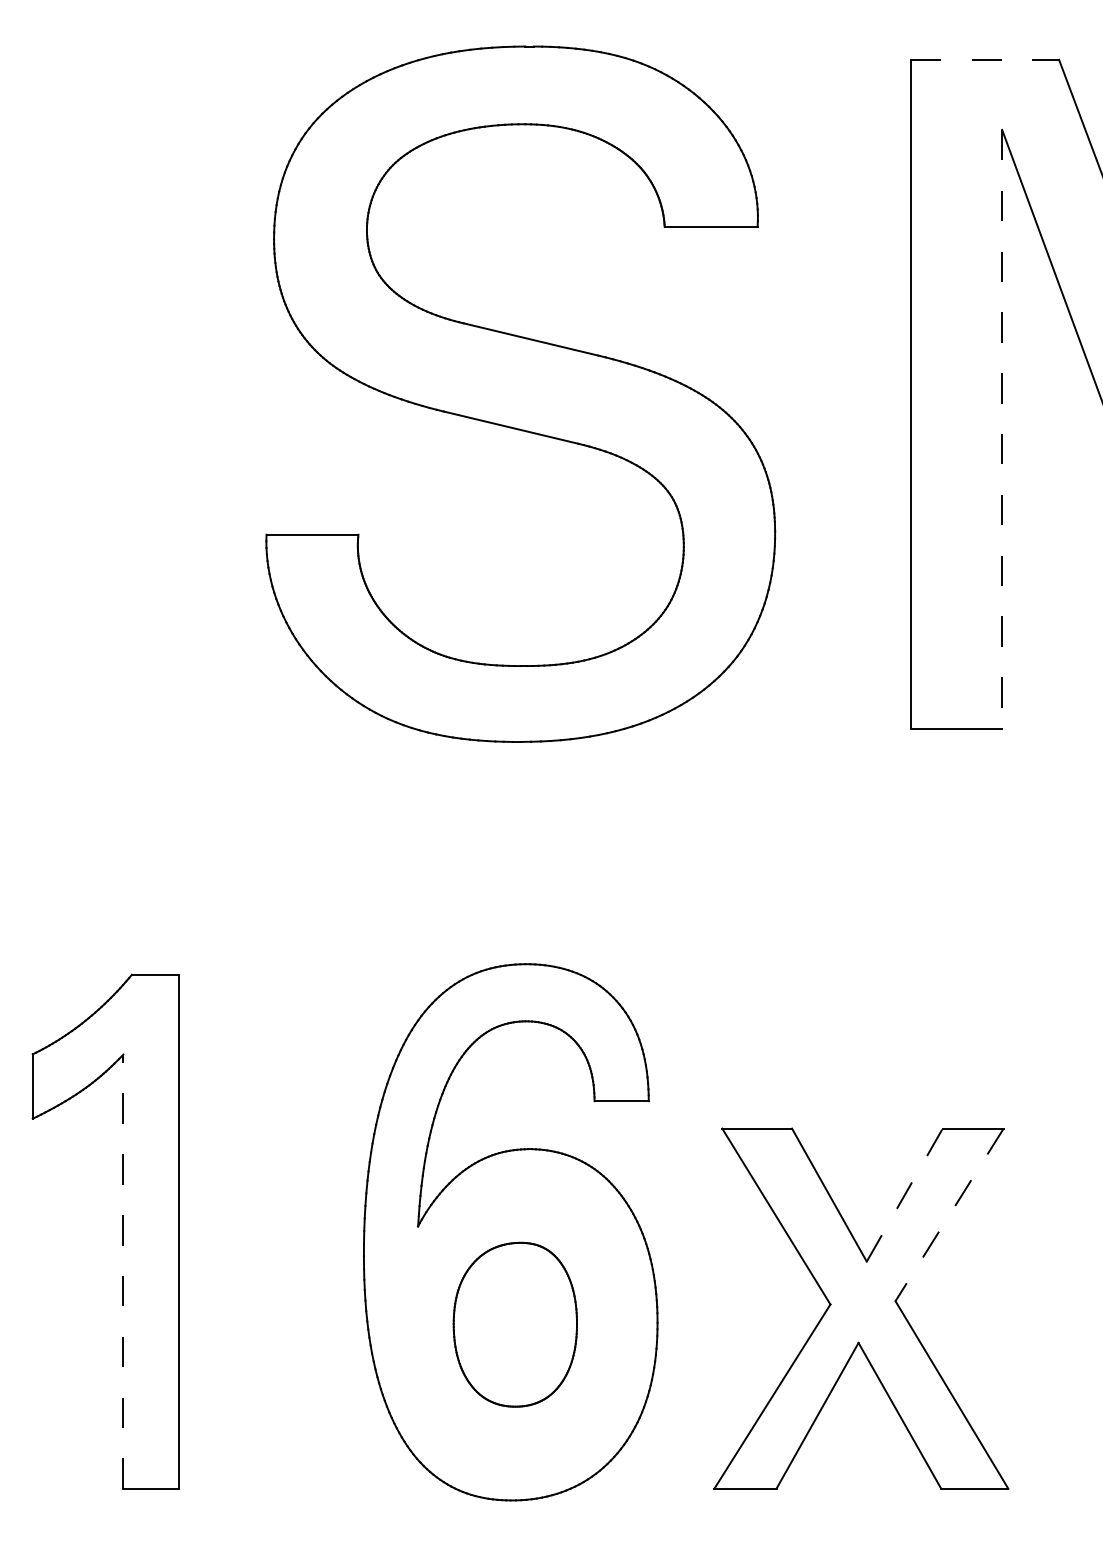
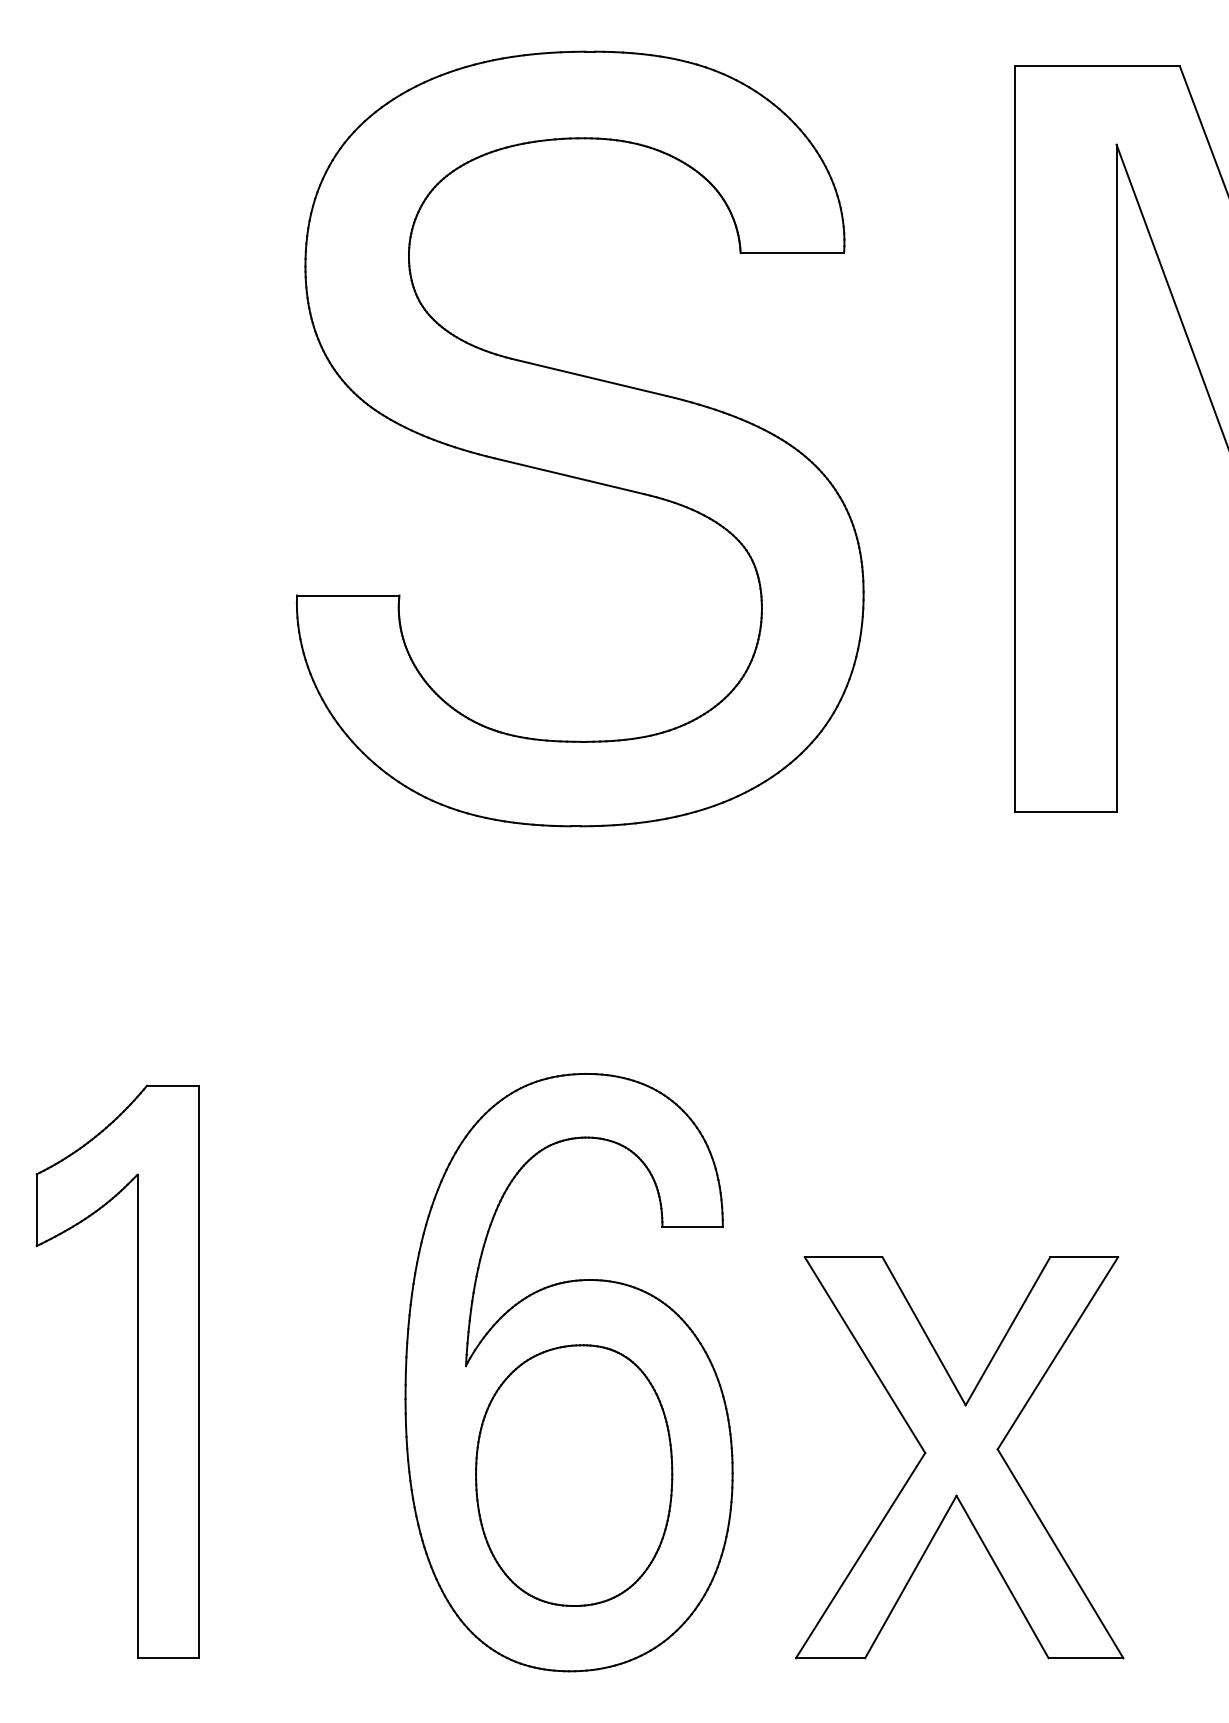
line: (985, 59) -> (1097, 66), dashed -> solid
line: (1002, 429) -> (1116, 478), dashed -> solid
line: (905, 1194) -> (1008, 1330), dashed -> solid
line: (949, 1215) -> (1057, 1353), dashed -> solid
line: (123, 1271) -> (137, 1416), dashed -> solid
part: (515, 1324) -> (574, 1475), size x1.43

